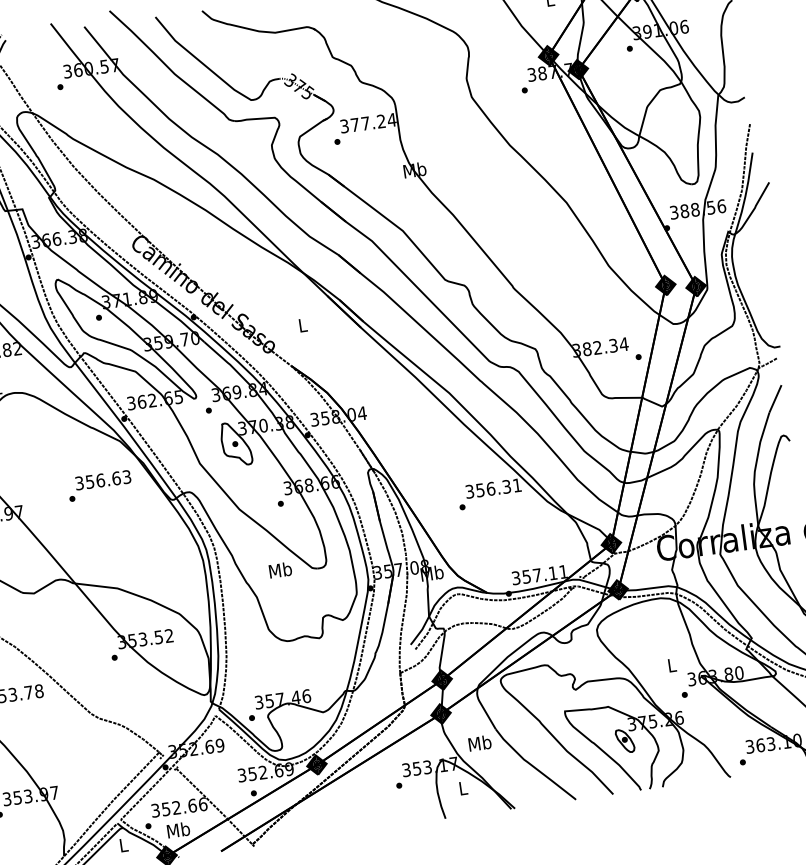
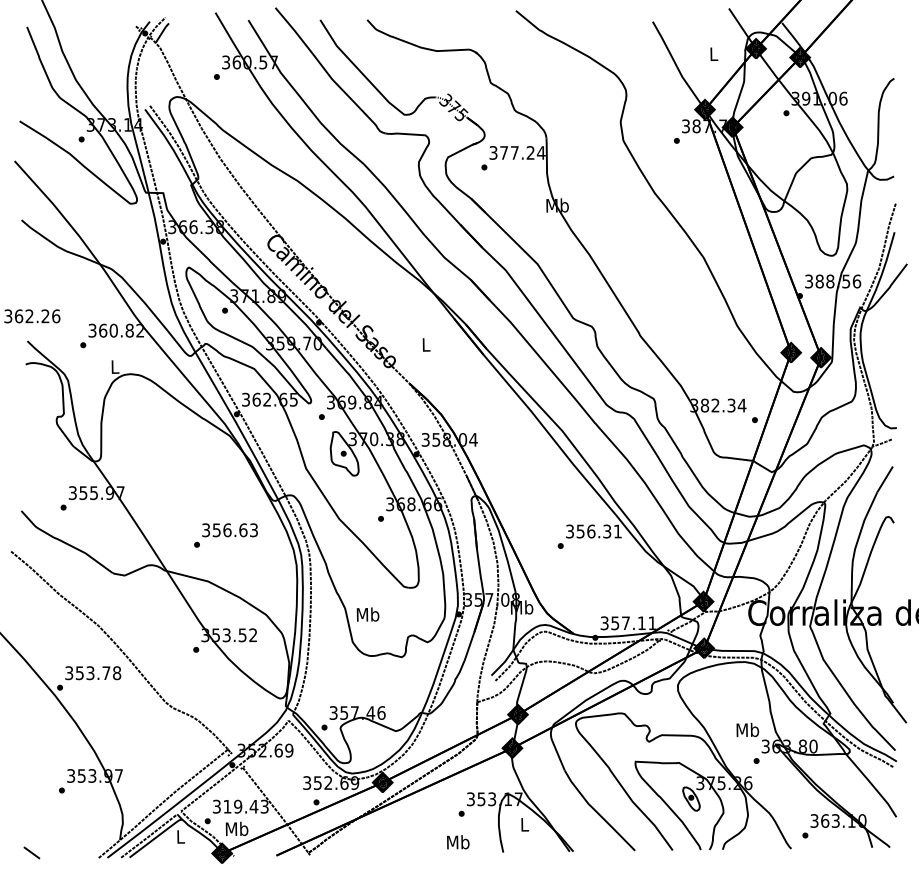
text: (99, 485) -> (225, 535), moved
text: (279, 570) -> (367, 614), moved
text: (671, 664) -> (747, 729), L -> Mb
text: (480, 743) -> (458, 842), moved
text: (183, 806) -> (245, 806), 352.66 -> 319.43

